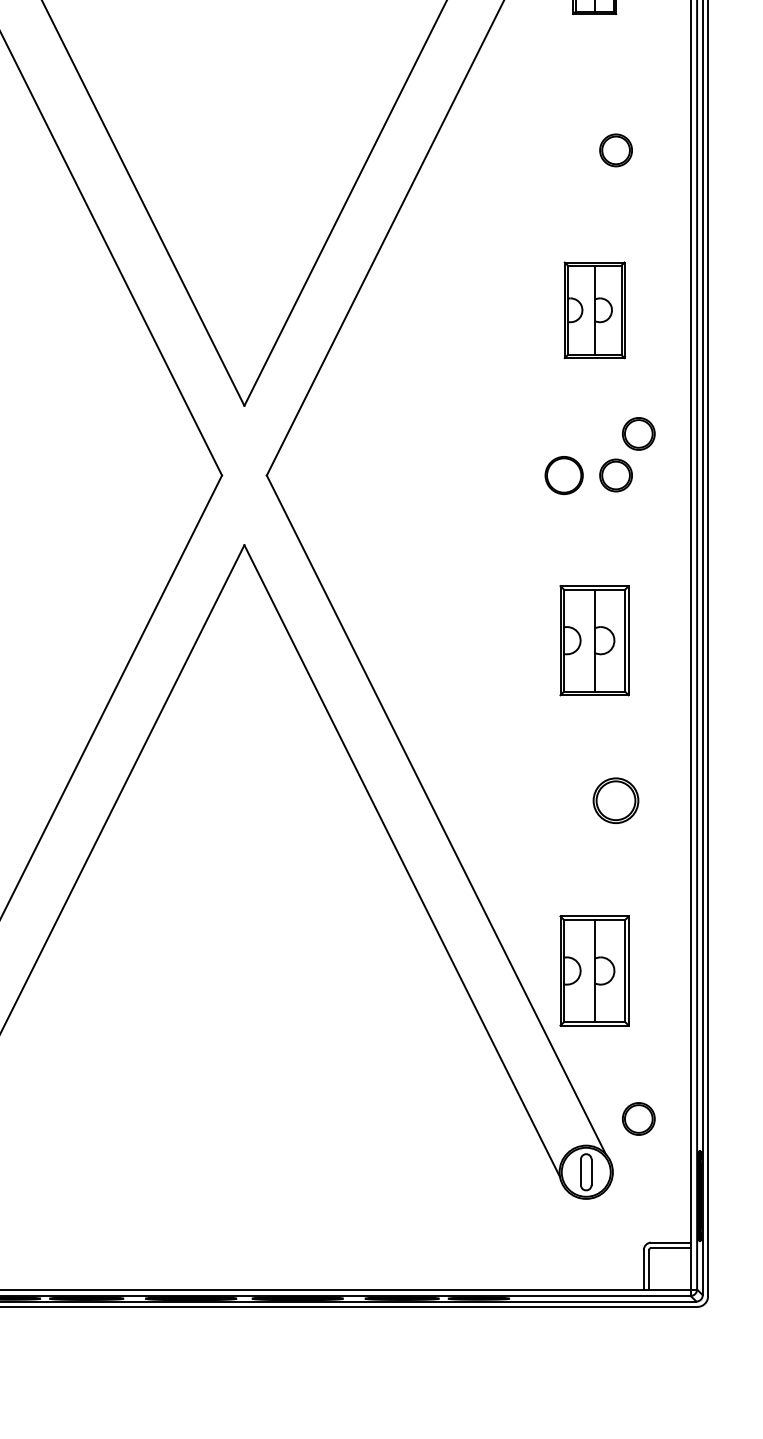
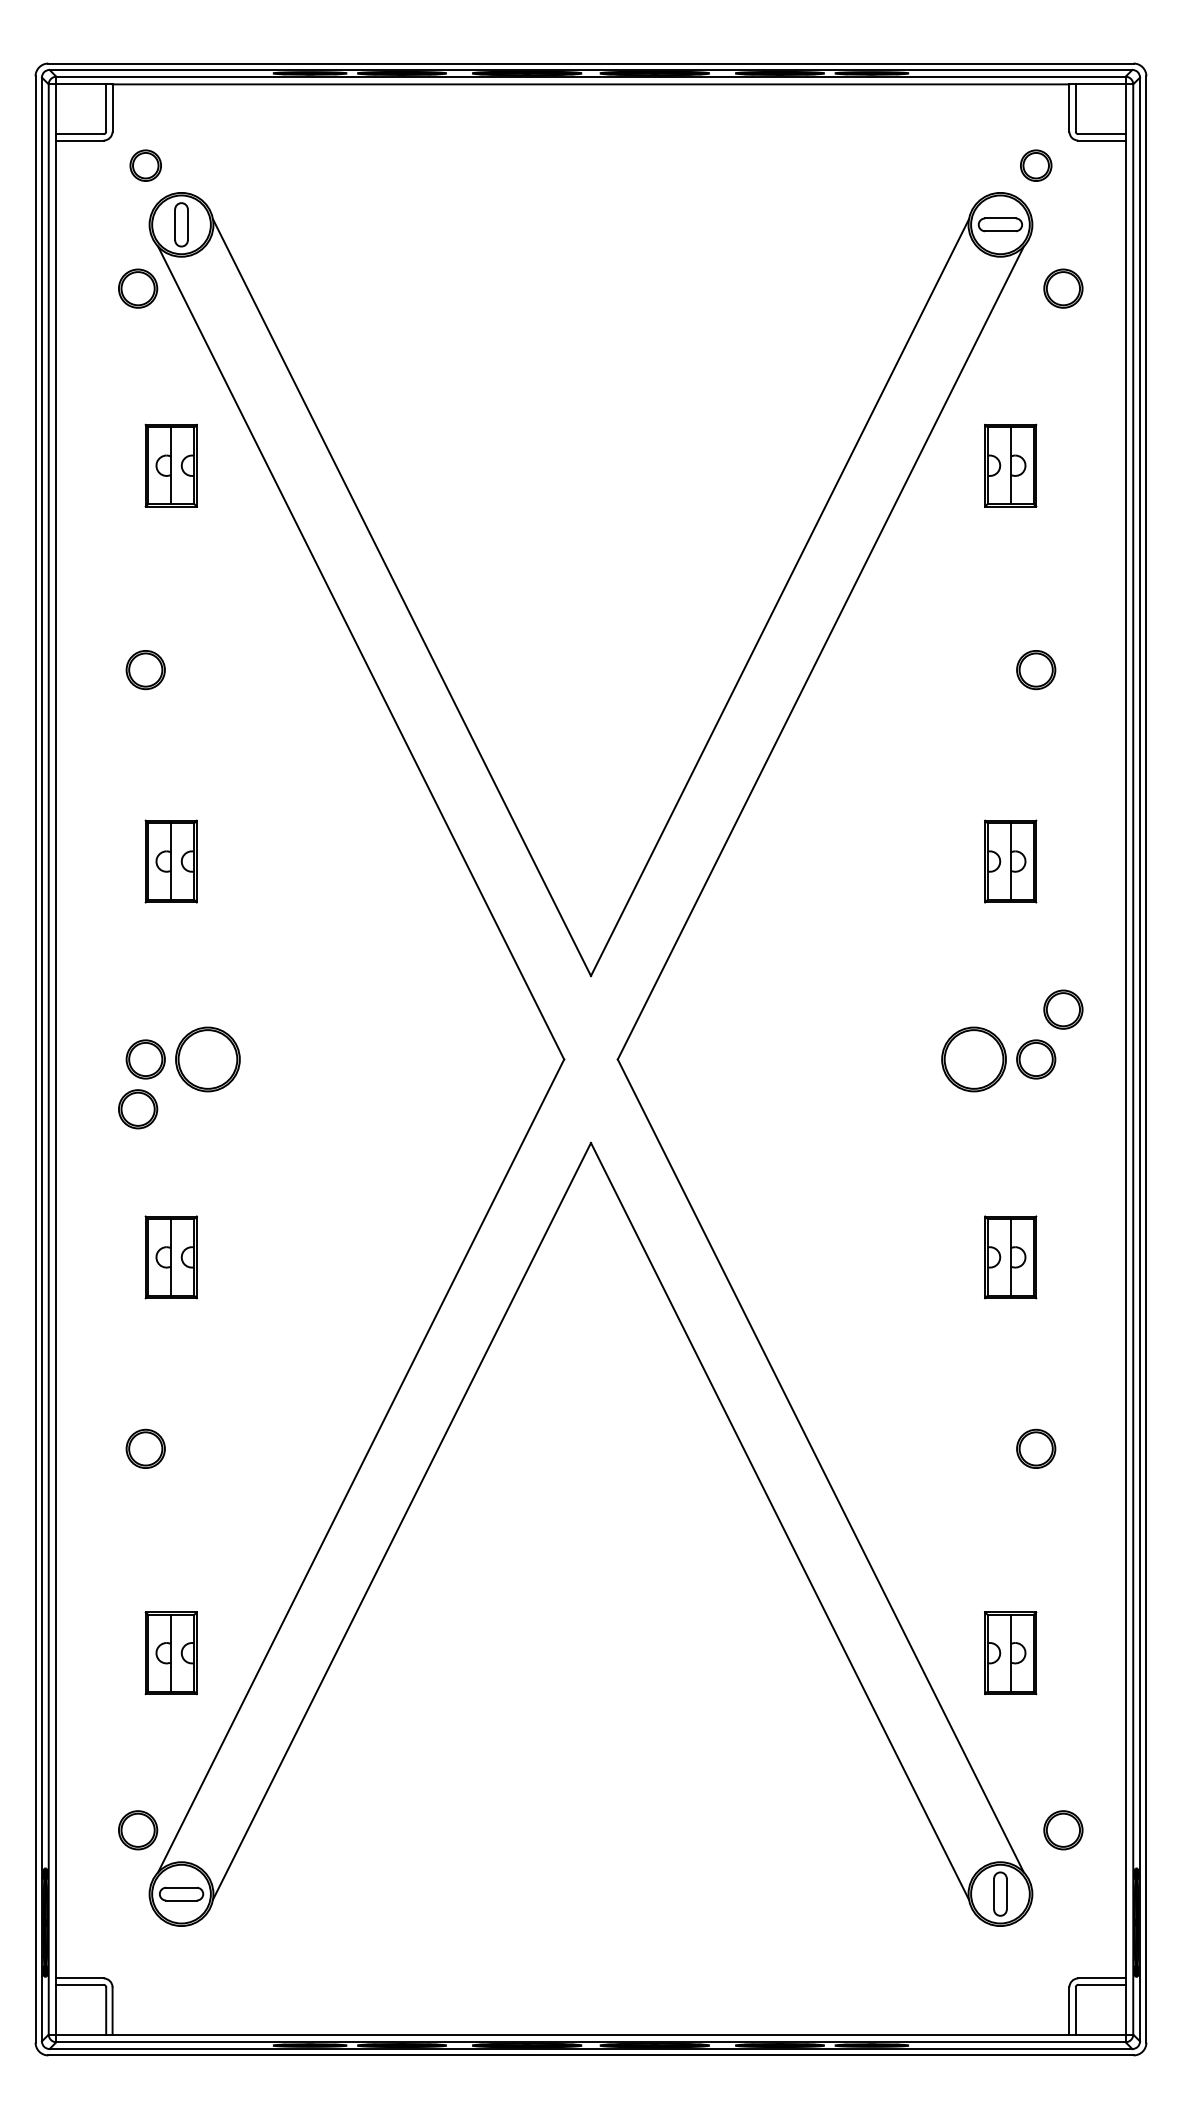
part: (594, 310) -> (1010, 861), size x0.71
part: (563, 475) -> (973, 1059), size x1.43
part: (594, 640) -> (1010, 1257), size x0.62
part: (616, 800) -> (1036, 1448), size x0.71
part: (594, 971) -> (1010, 1653), size x0.62

